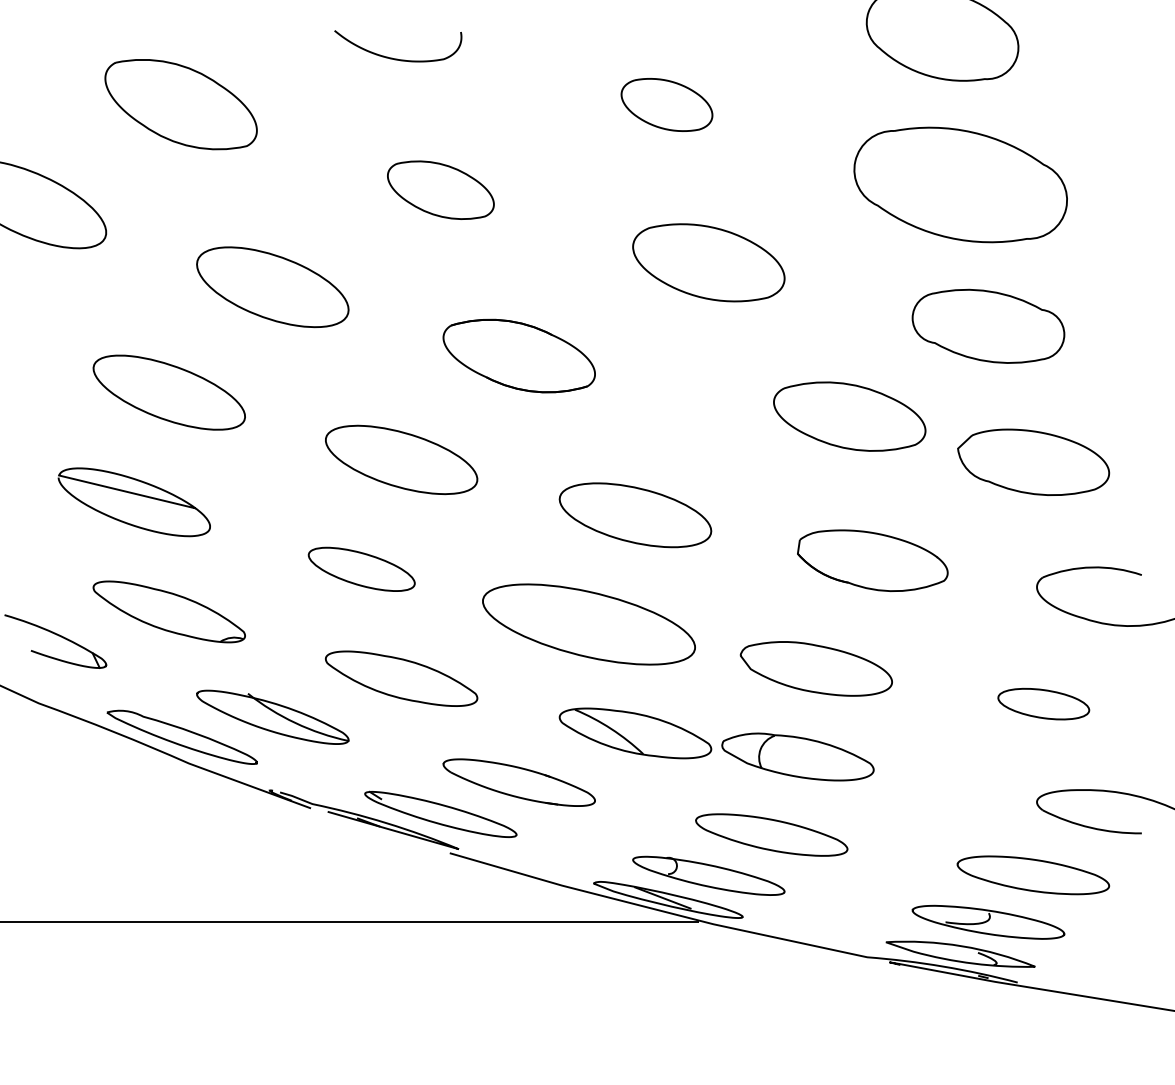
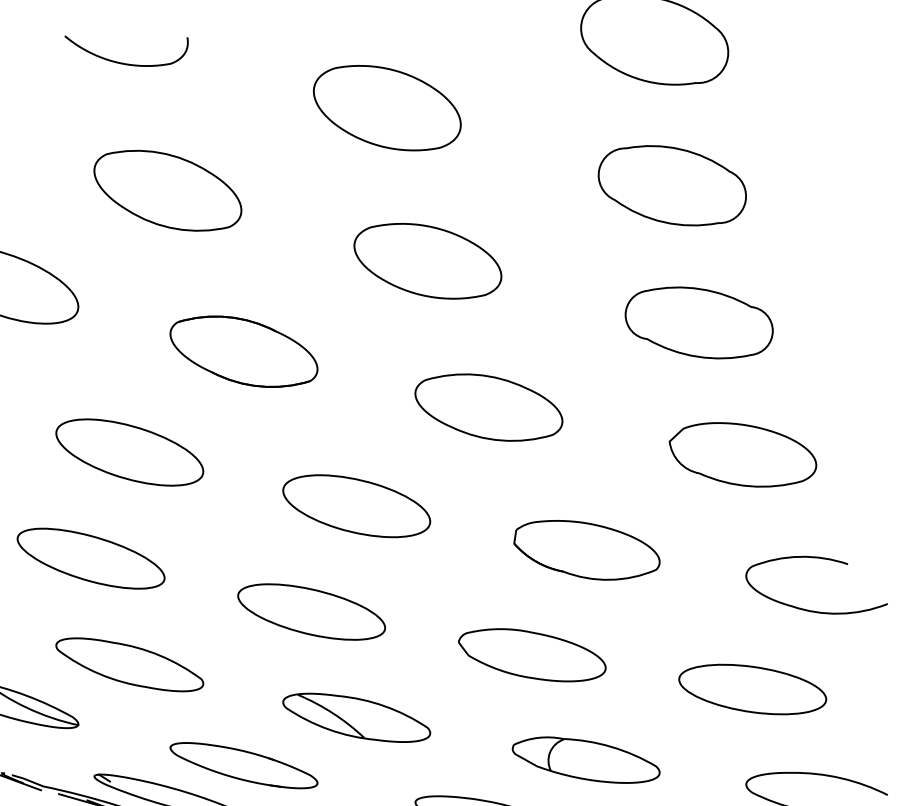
part: (666, 104) -> (386, 107), size x1.67
part: (960, 184) -> (672, 185), size x0.71
part: (440, 190) -> (167, 191), size x1.43
part: (849, 416) -> (488, 407), moved
part: (361, 569) -> (90, 558), size x1.43
part: (588, 623) -> (311, 611), size x0.71
part: (1043, 703) -> (752, 688), size x1.67
part: (797, 756) -> (585, 759), moved

